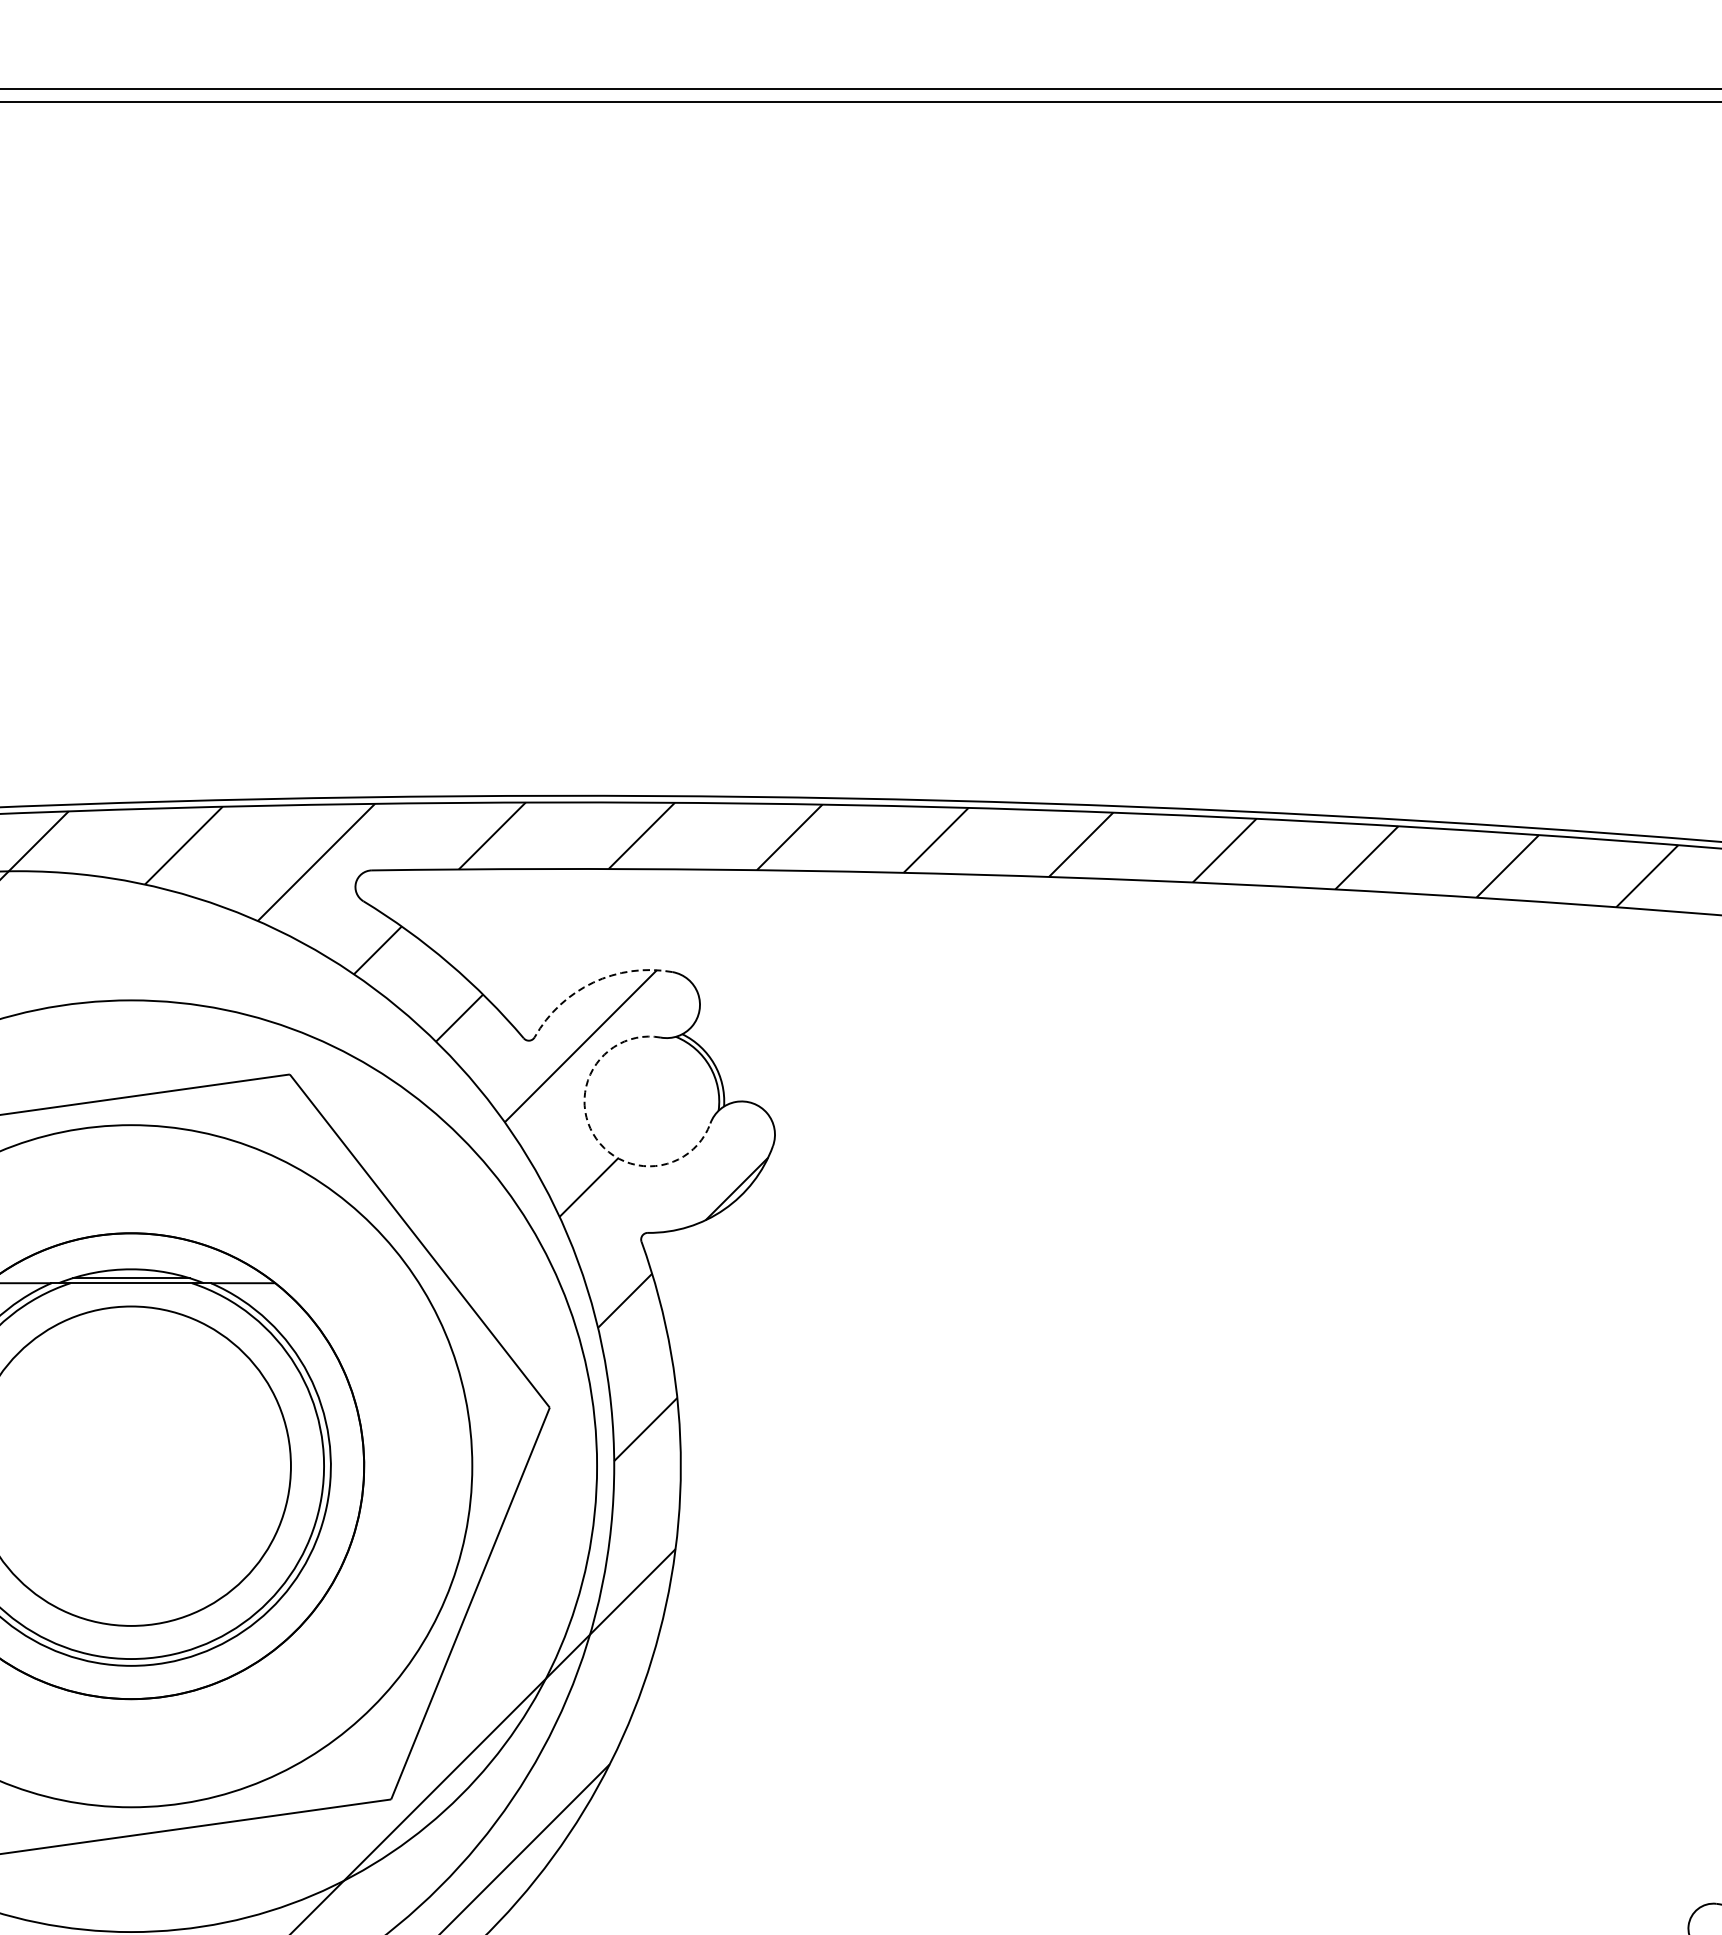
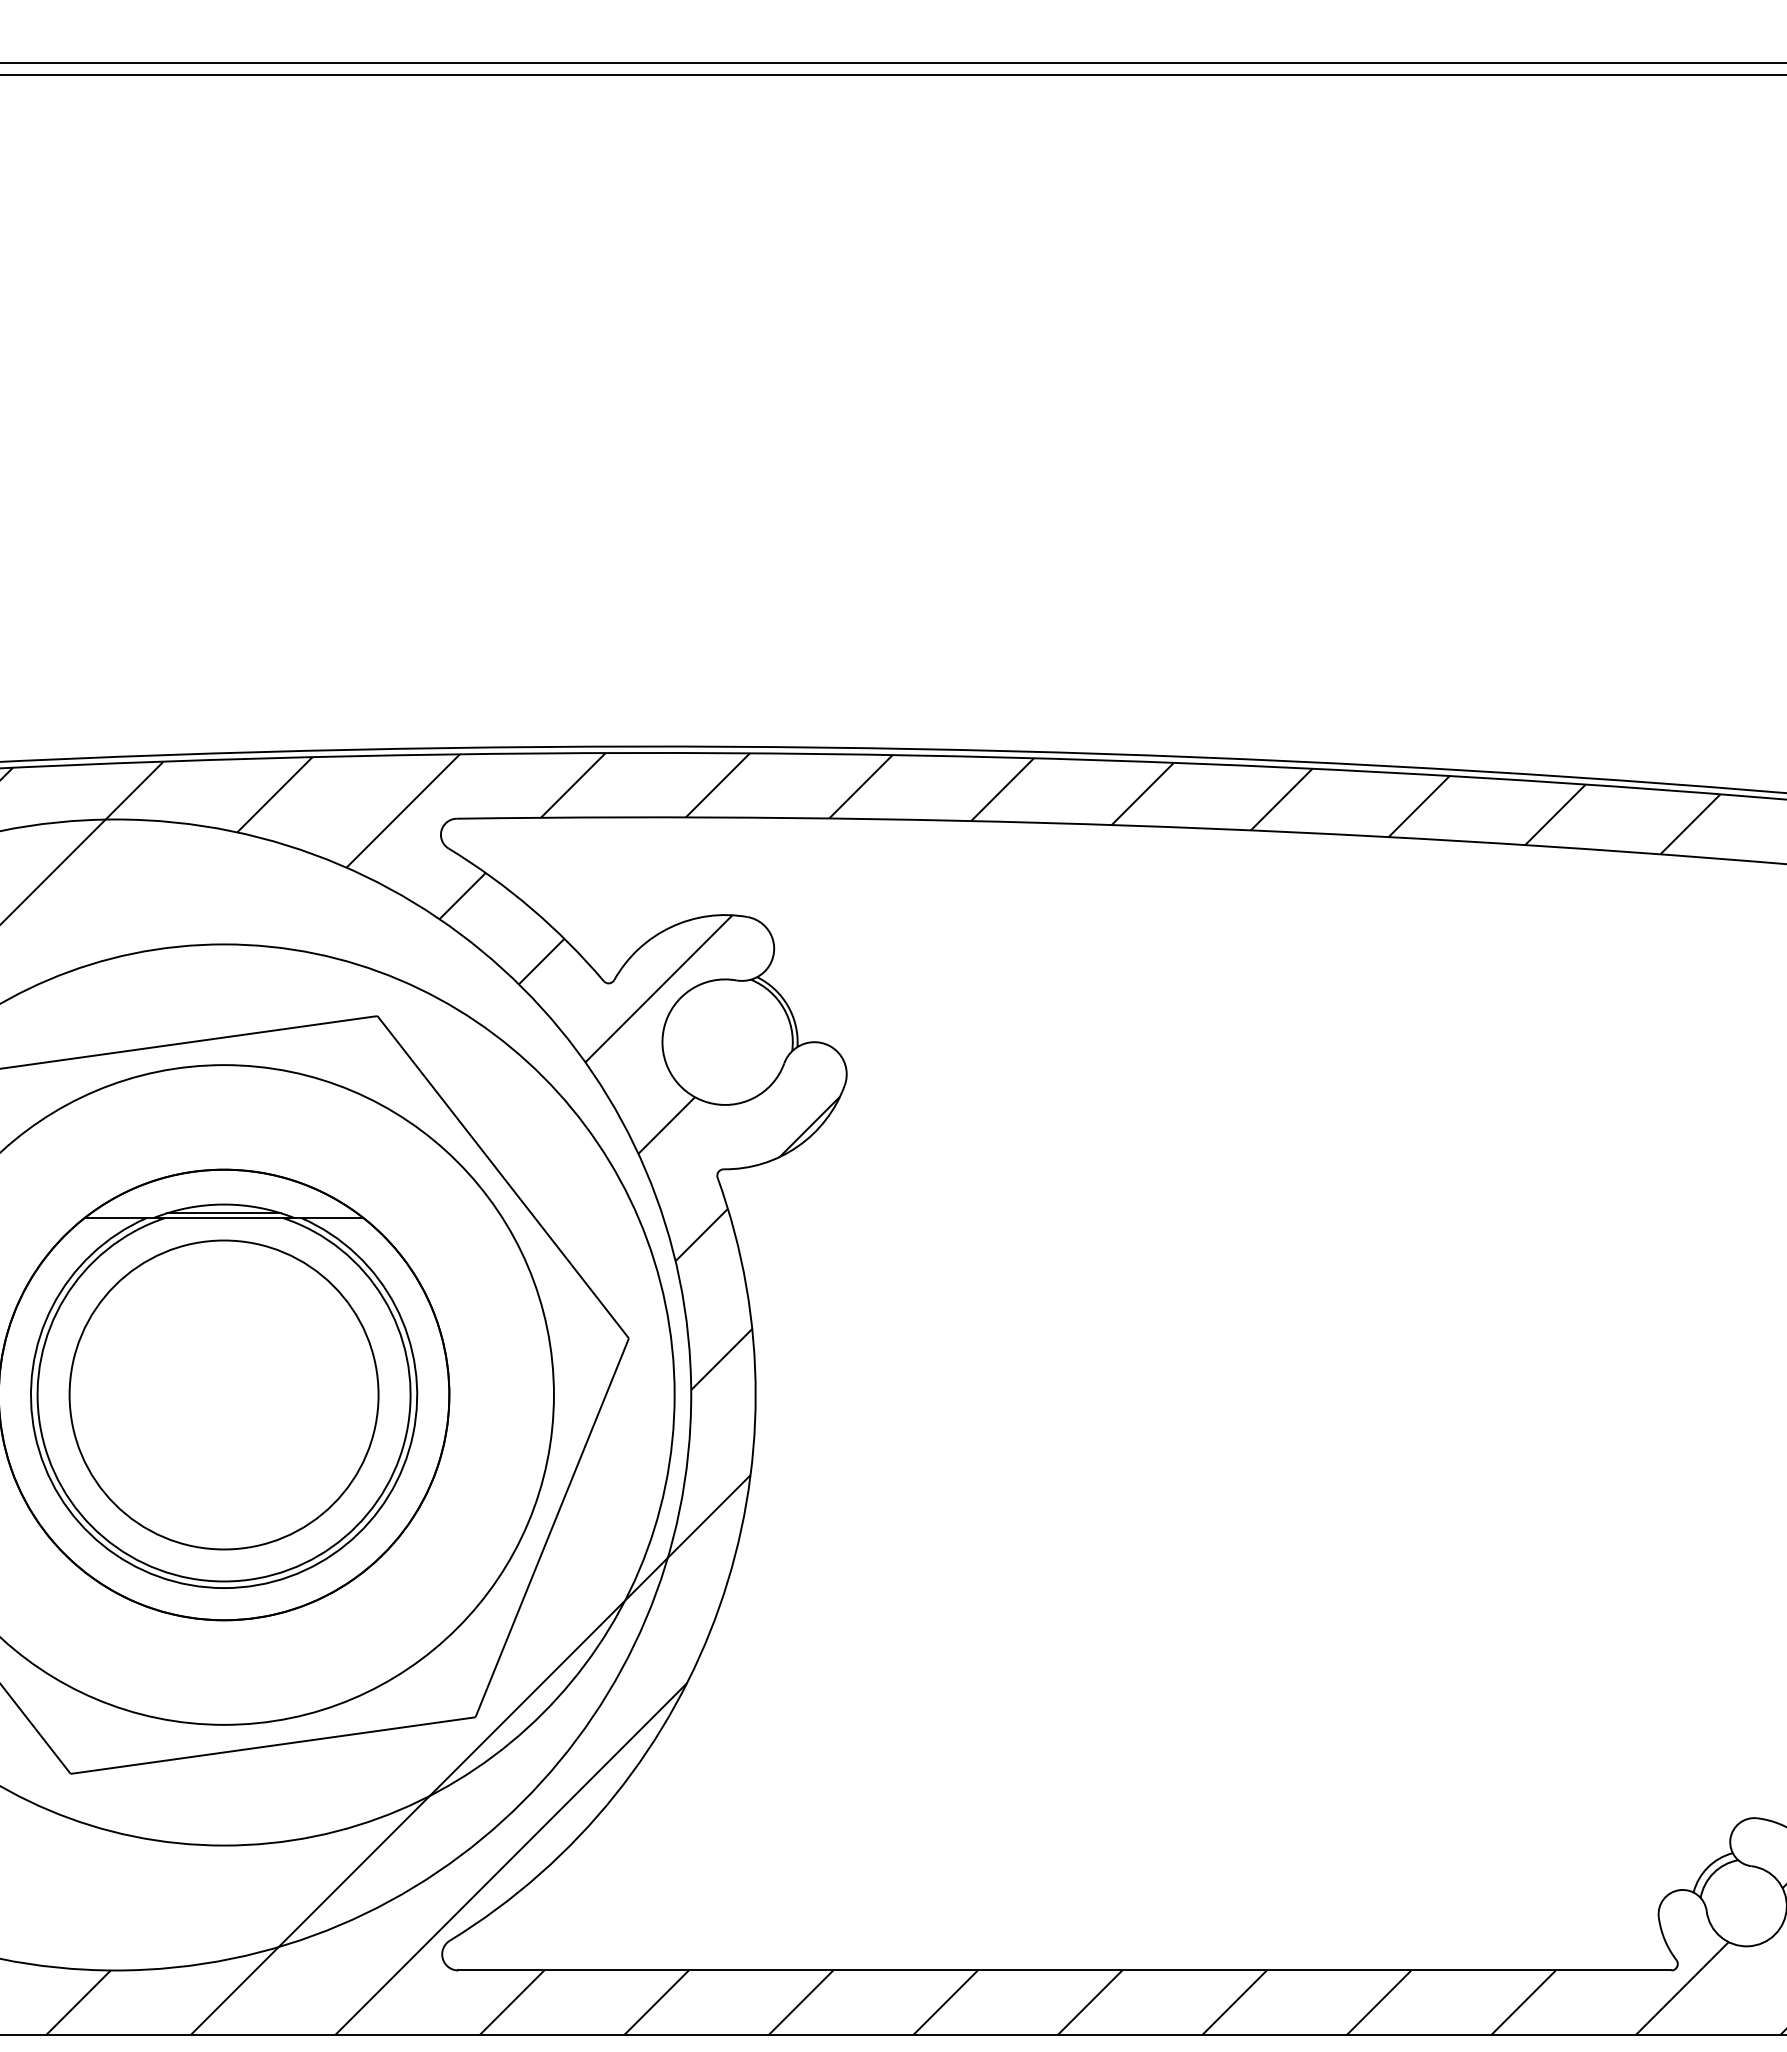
arc: (592, 982) -> (670, 927), dashed -> solid
arc: (592, 1133) -> (670, 1073), dashed -> solid

